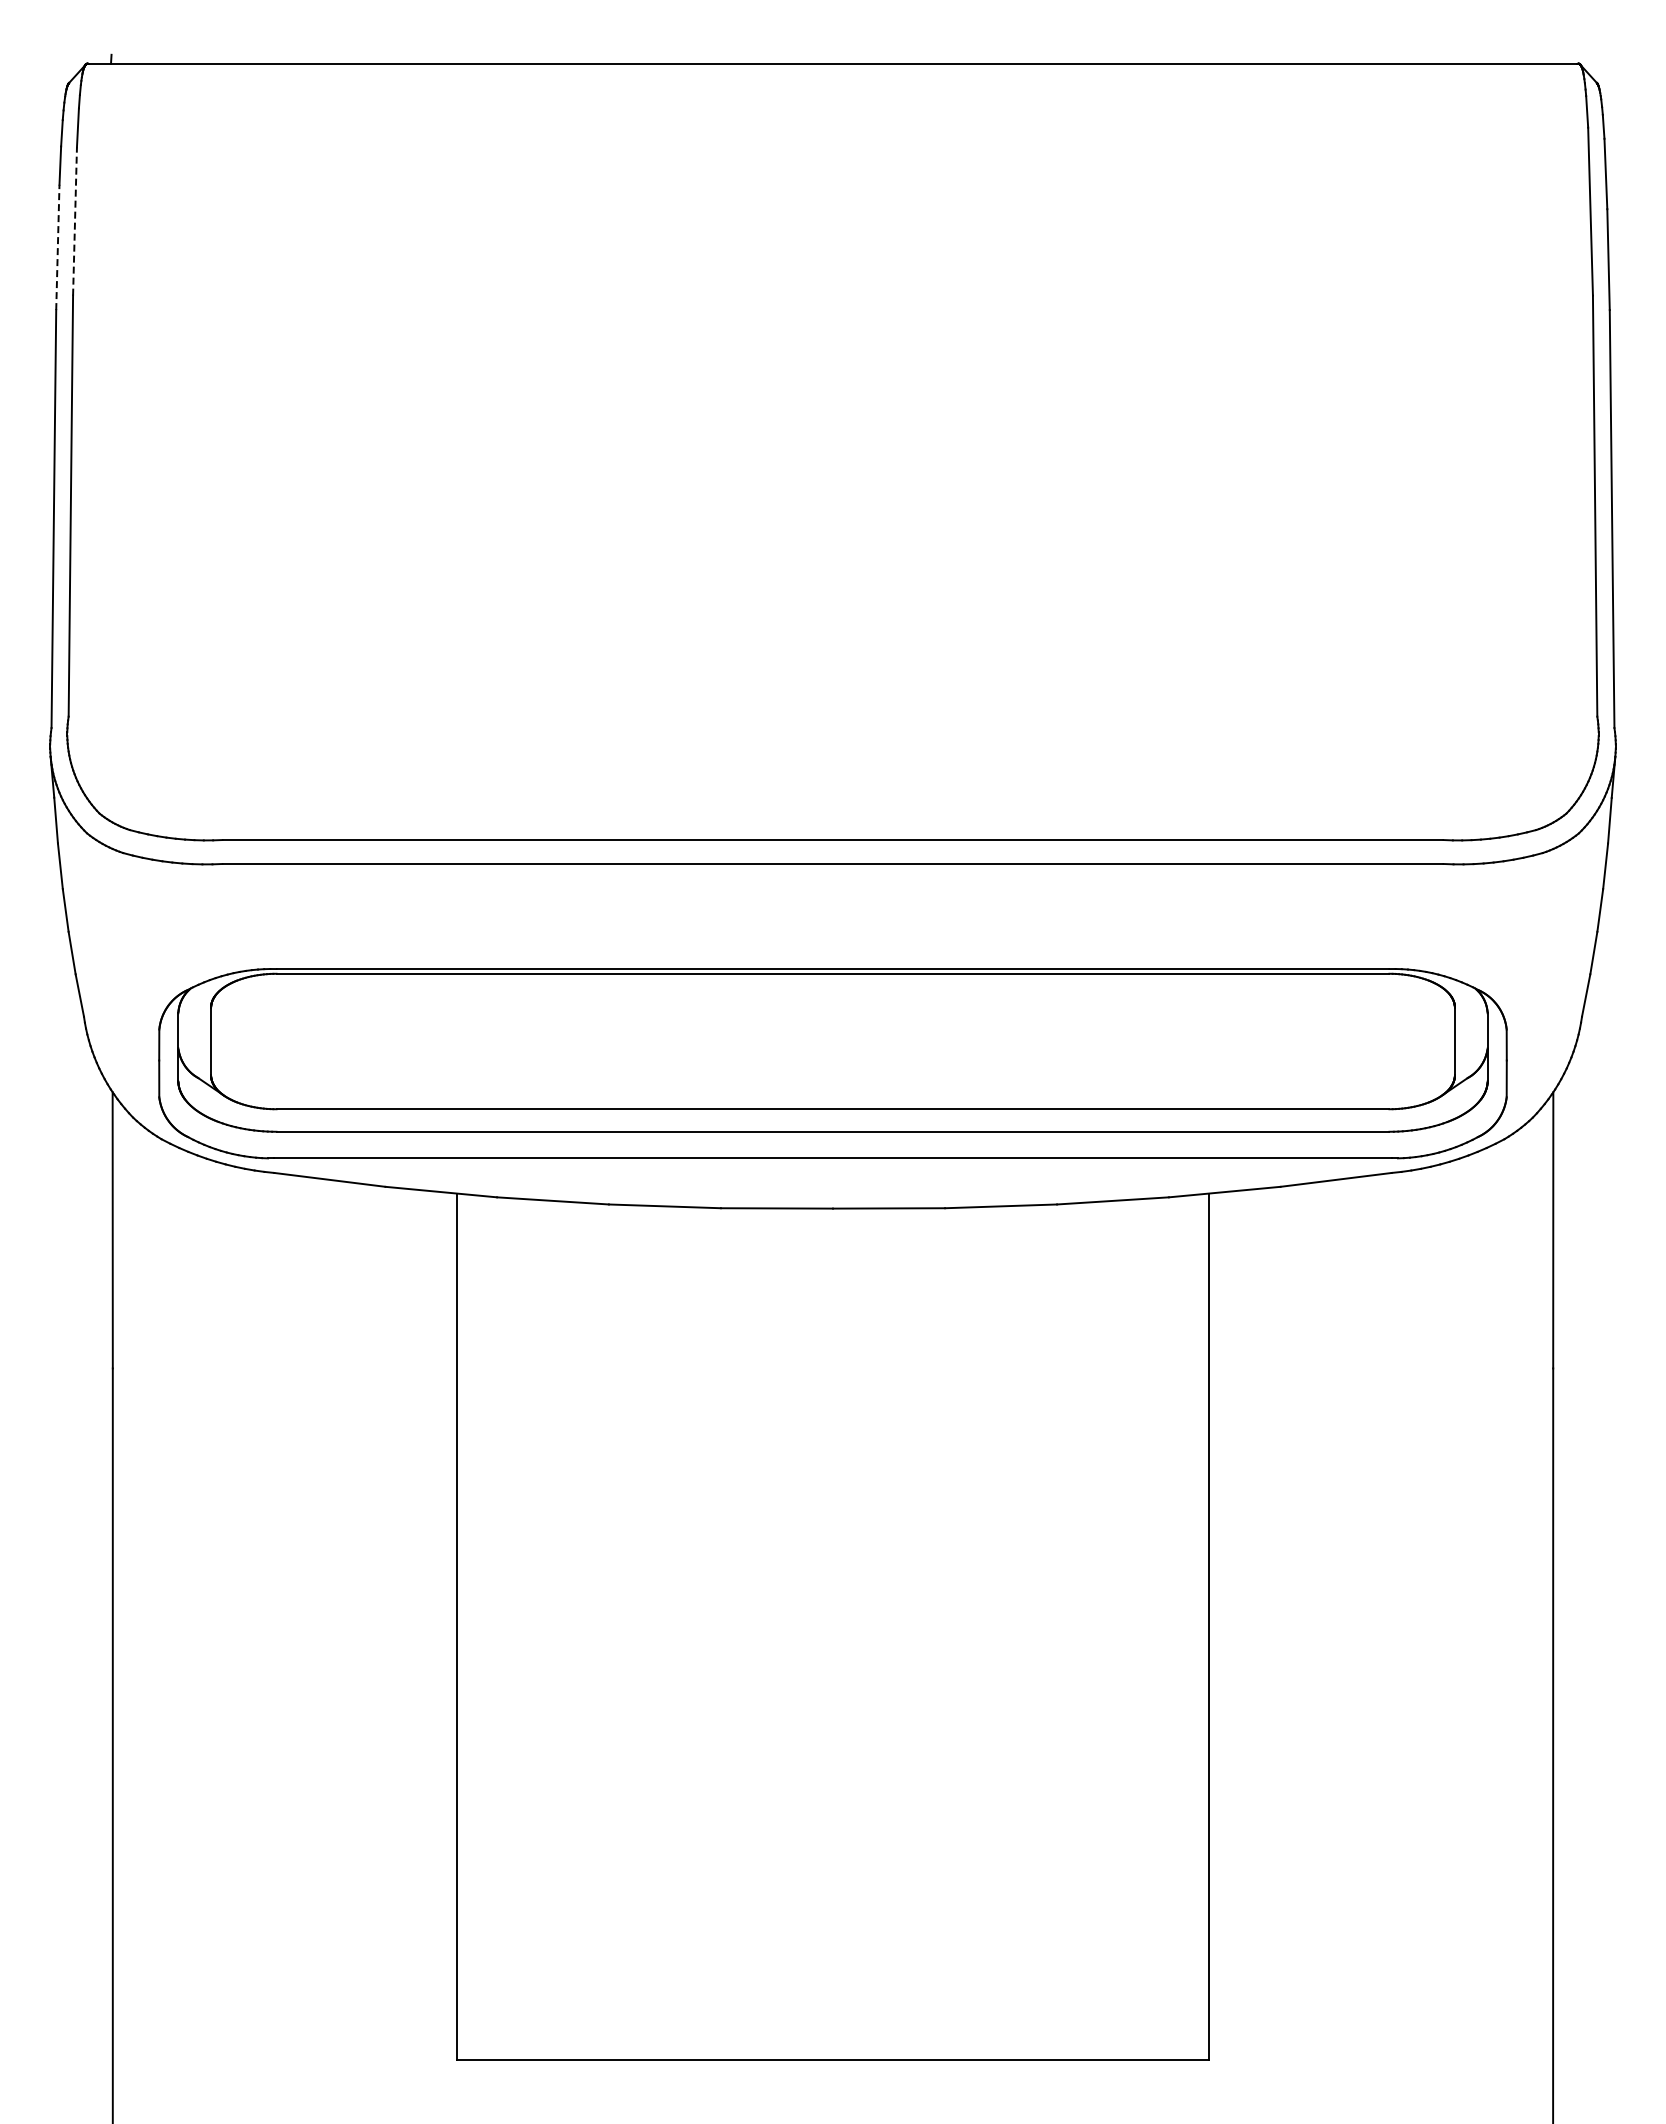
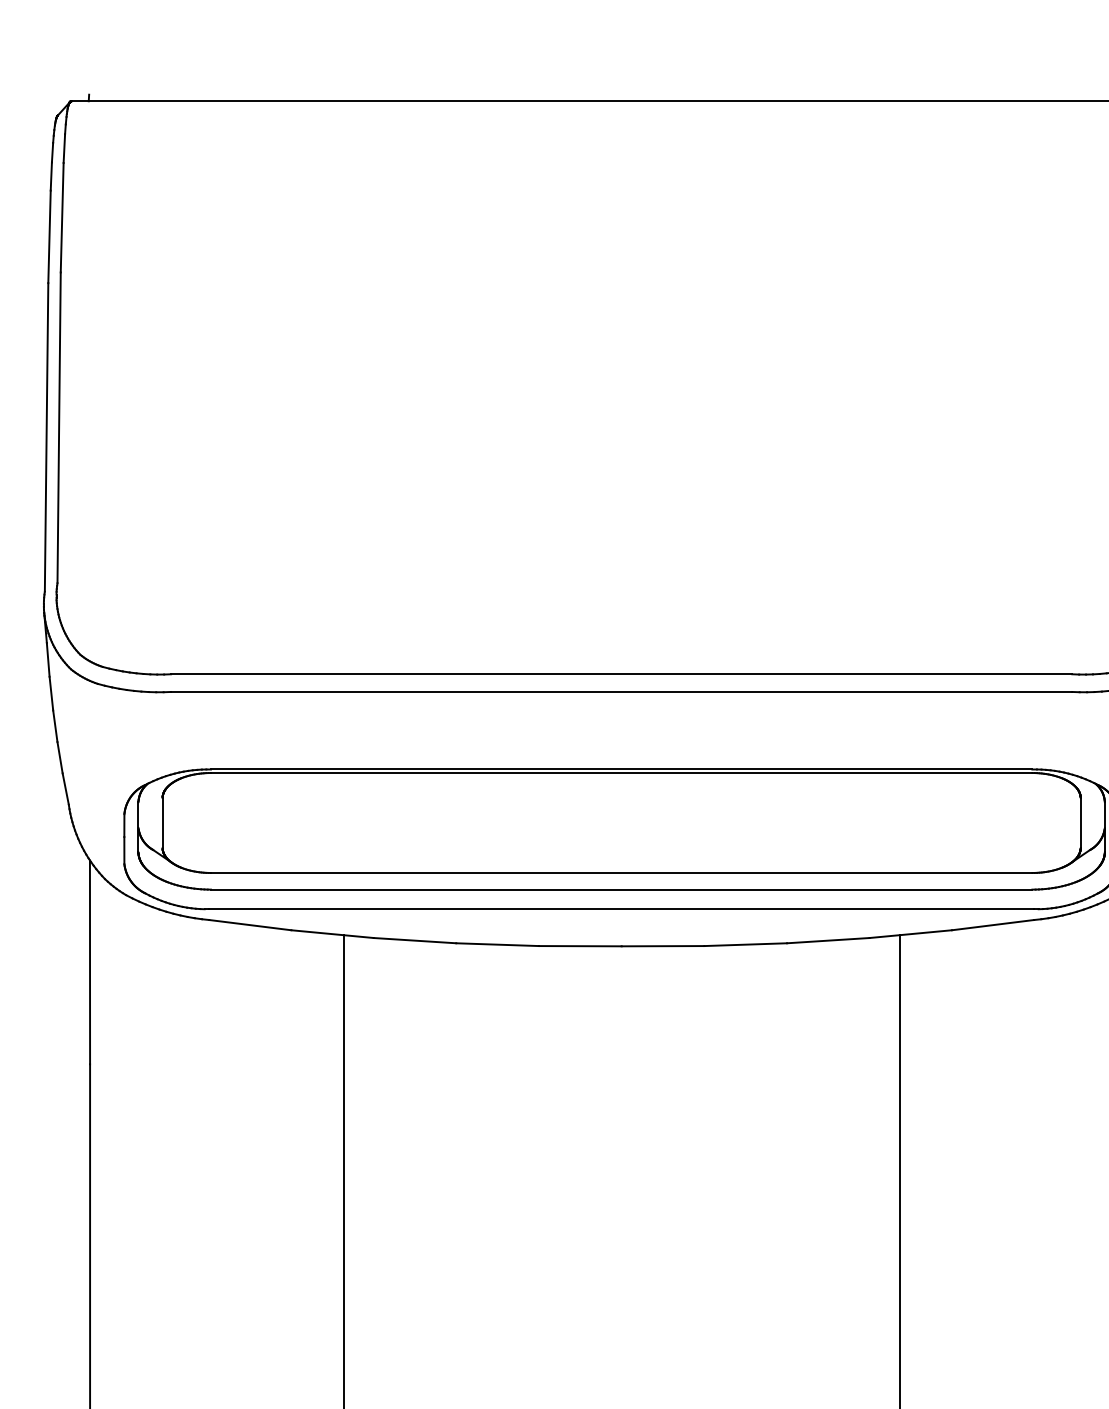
line: (75, 220) -> (62, 217), dashed -> solid
line: (57, 247) -> (49, 236), dashed -> solid

